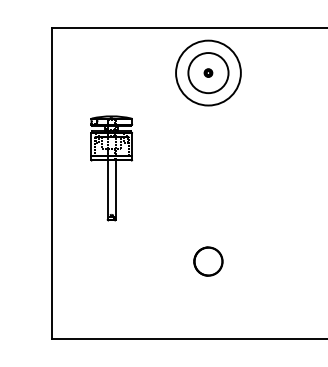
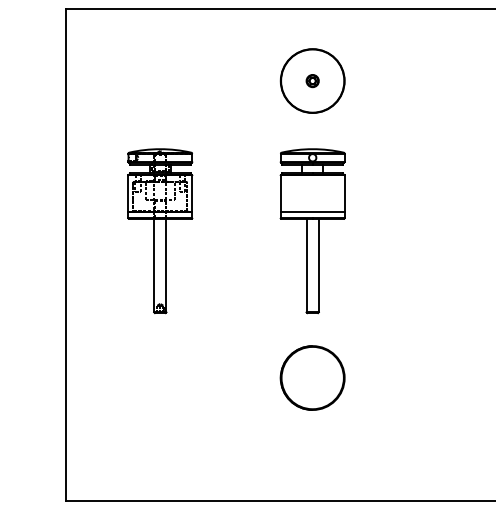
circle: (208, 72) -> (312, 80), size x0.62
part: (208, 168) -> (312, 231), added
circle: (208, 261) -> (312, 377), size x1.43

